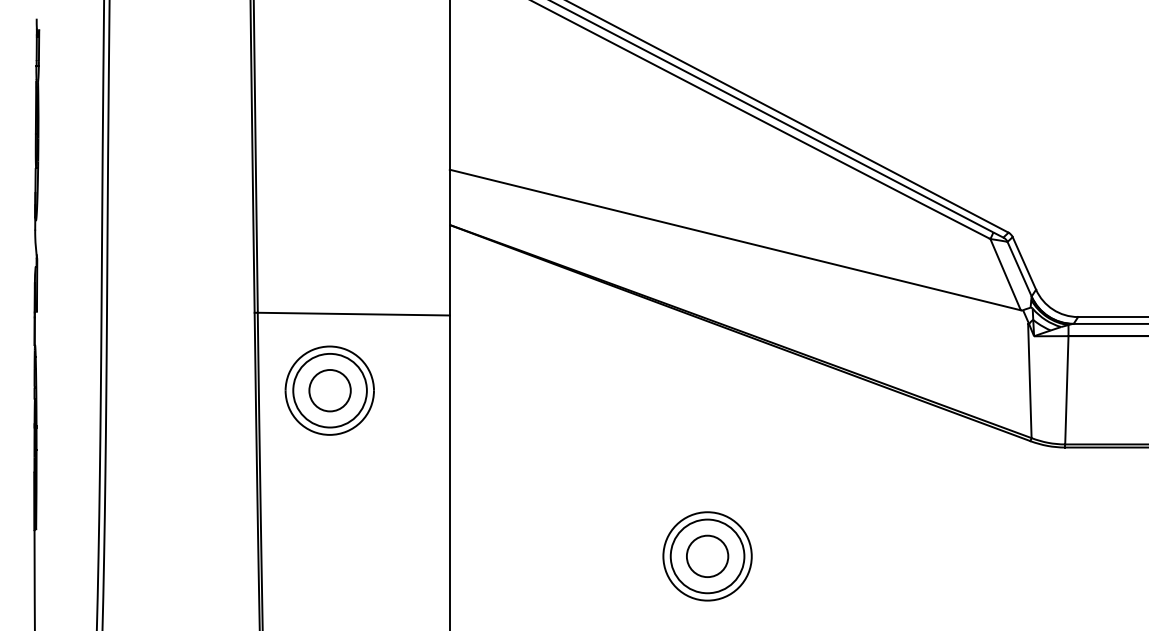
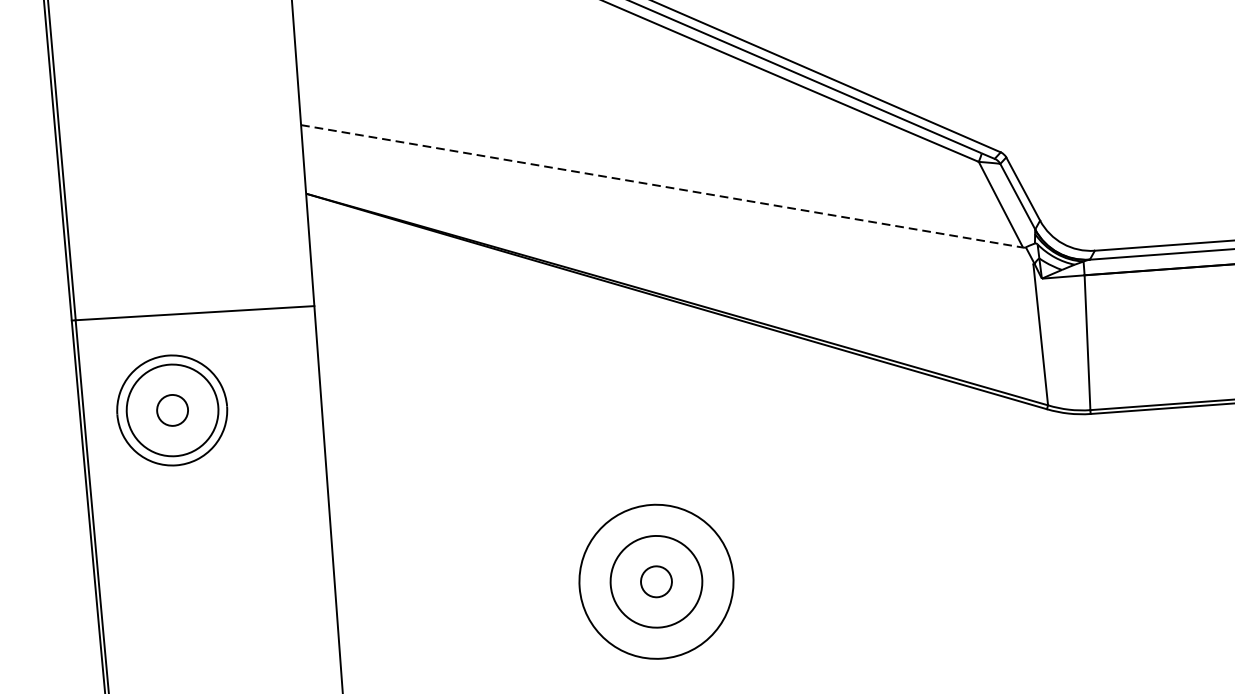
line: (735, 240) -> (662, 186), solid -> dashed
circle: (329, 390) -> (171, 410), size x0.6
circle: (707, 556) -> (656, 581), size x0.6
circle: (707, 556) -> (656, 581), size x1.4

